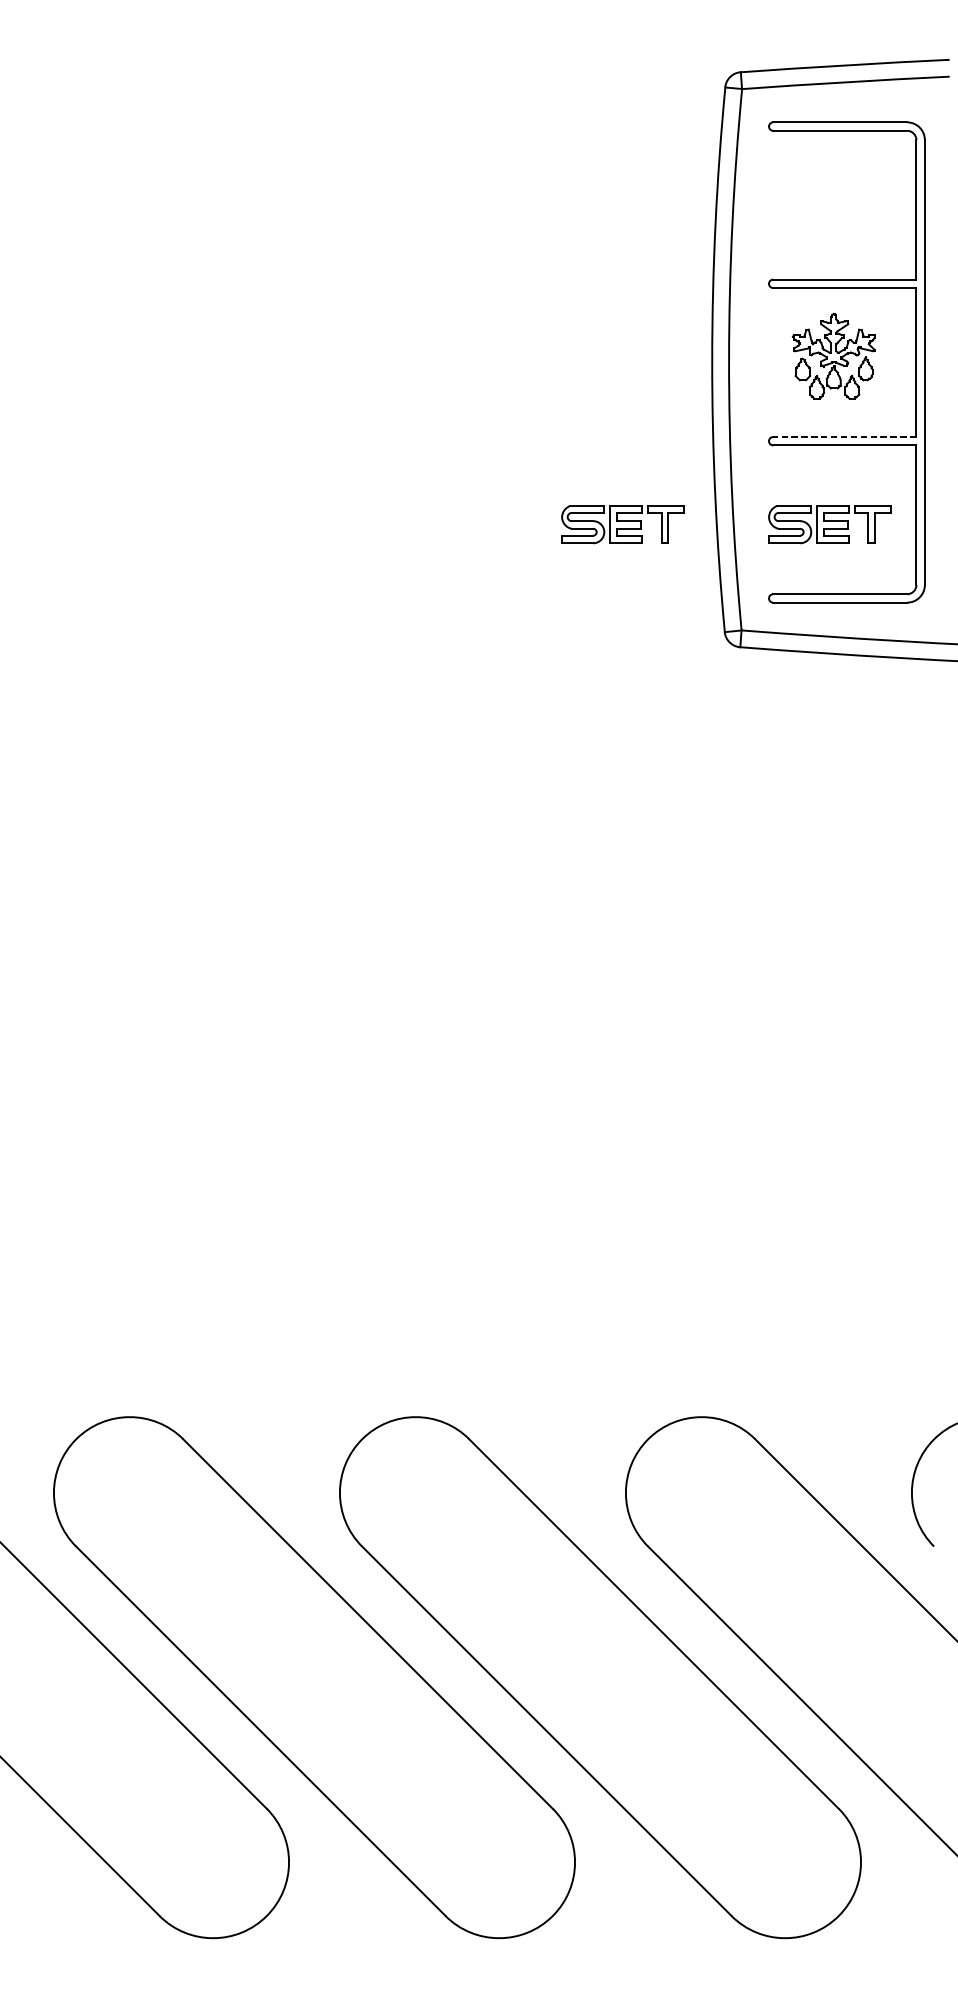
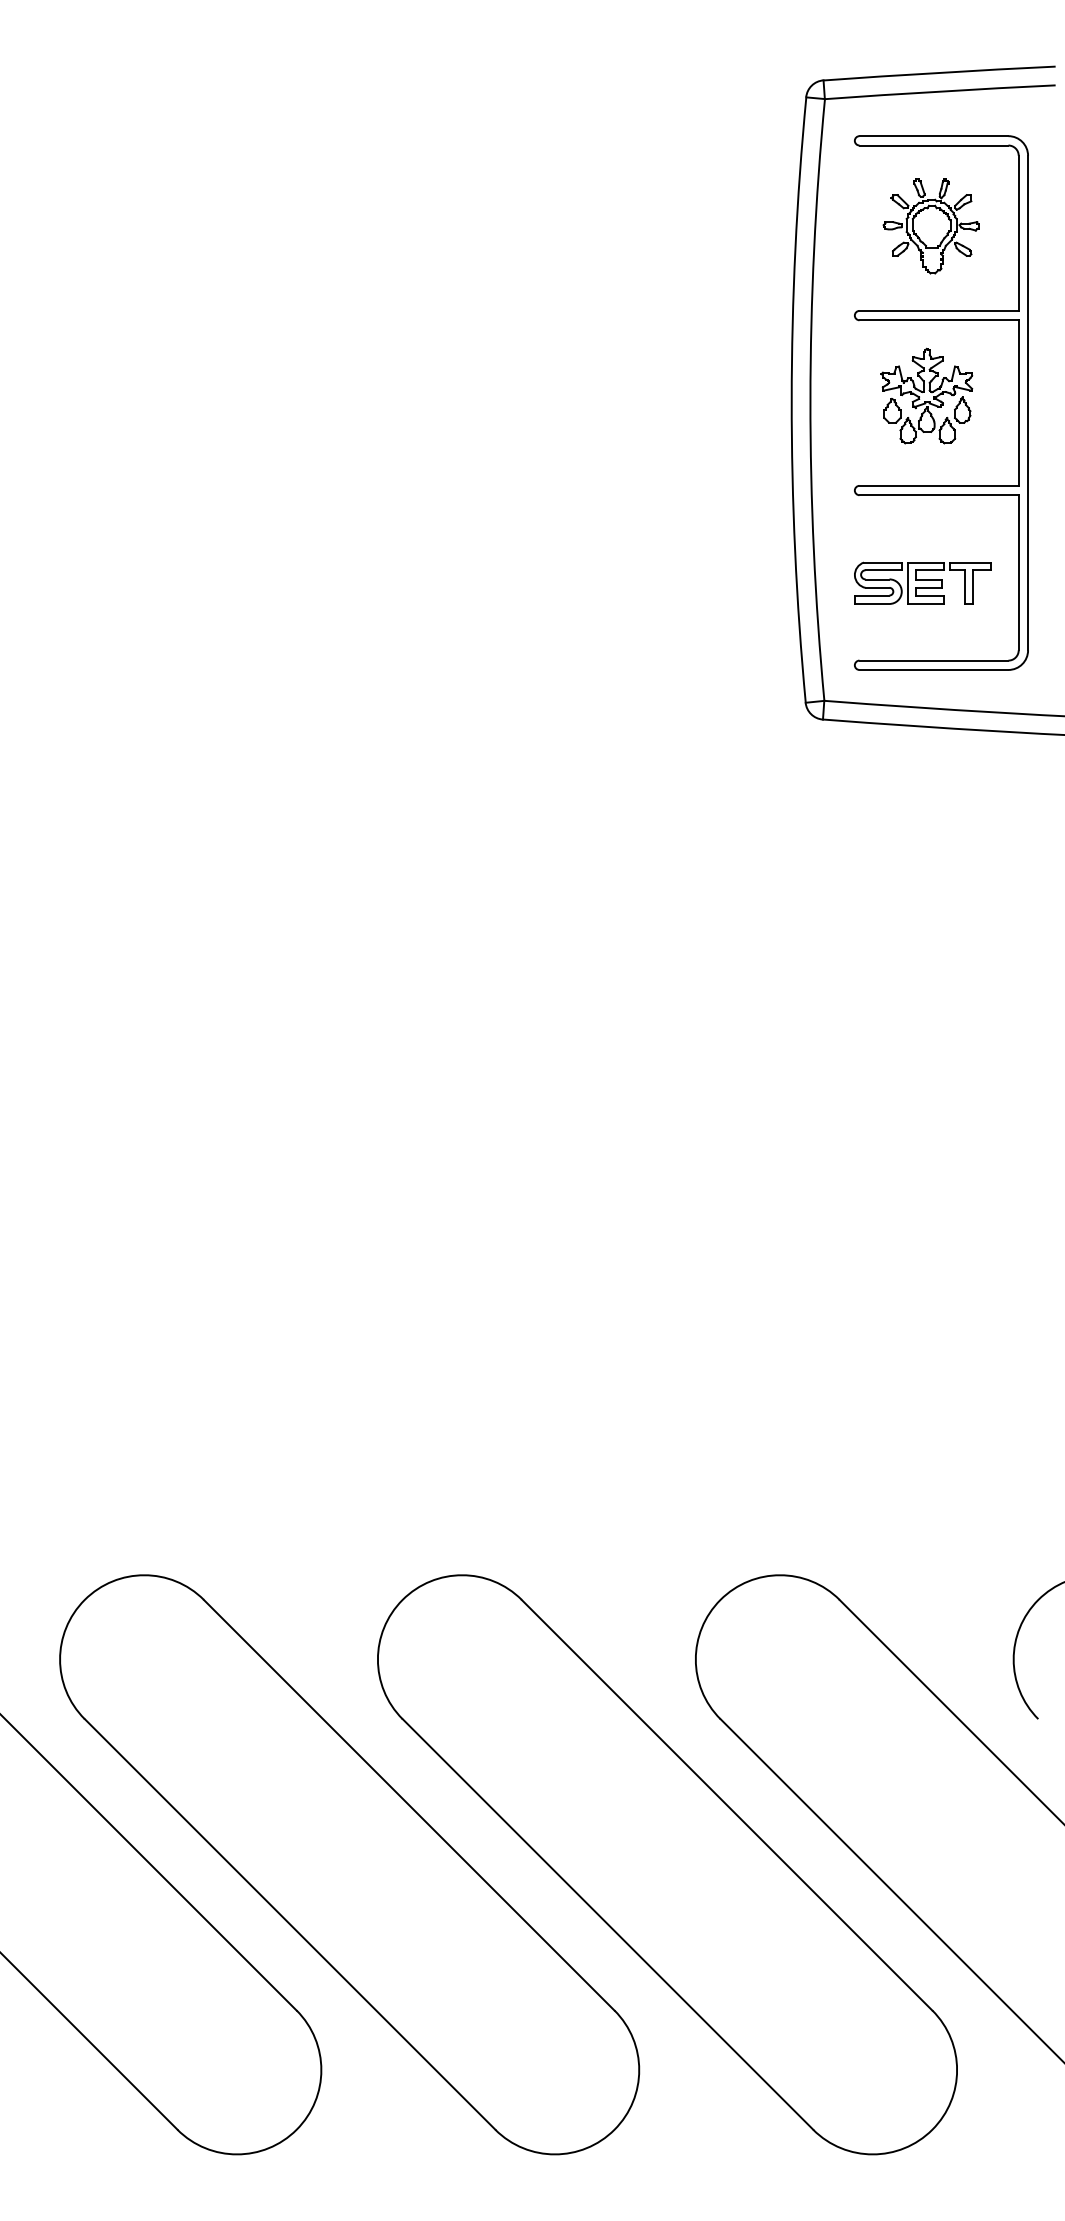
part: (837, 203) -> (930, 226), added
line: (845, 436) -> (939, 485), dashed -> solid
part: (622, 523) -> (692, 582), removed

